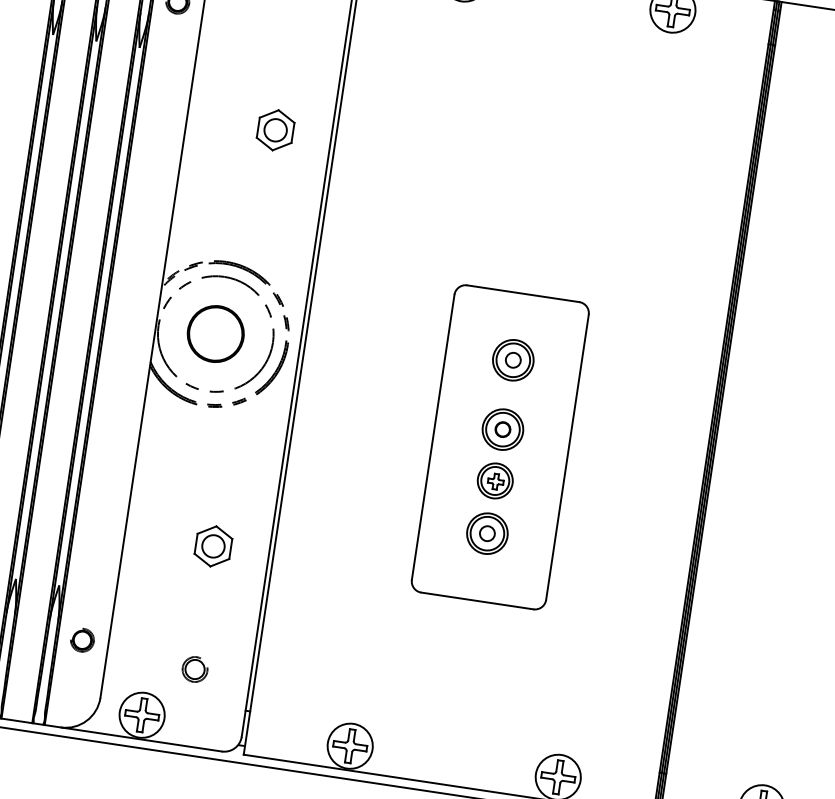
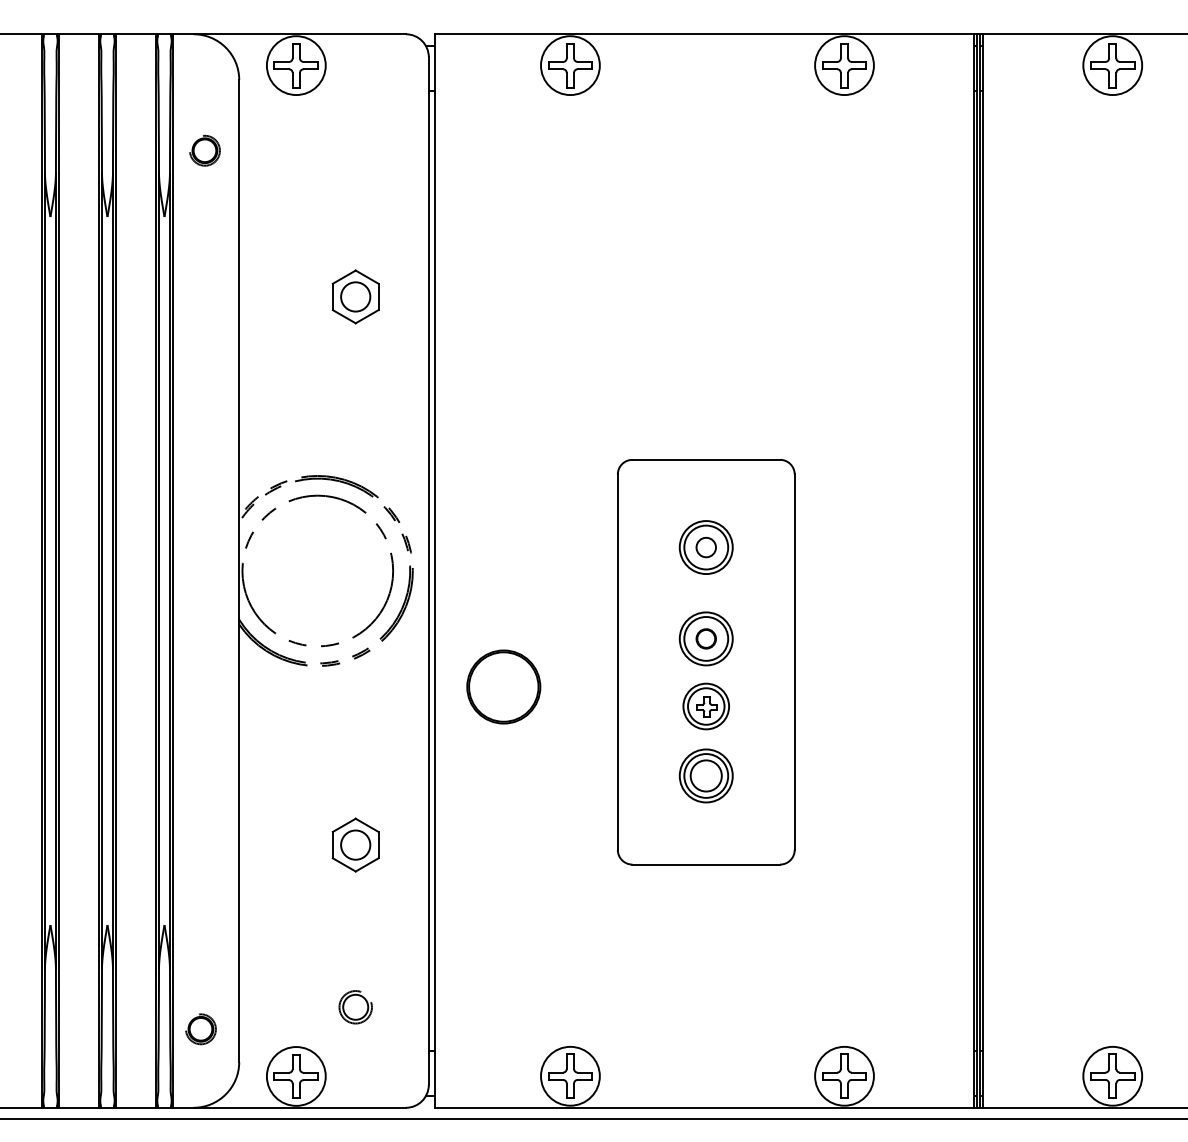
part: (215, 333) -> (503, 686), moved
circle: (487, 533) -> (706, 775), size x1.6
part: (82, 640) -> (200, 1029), moved

